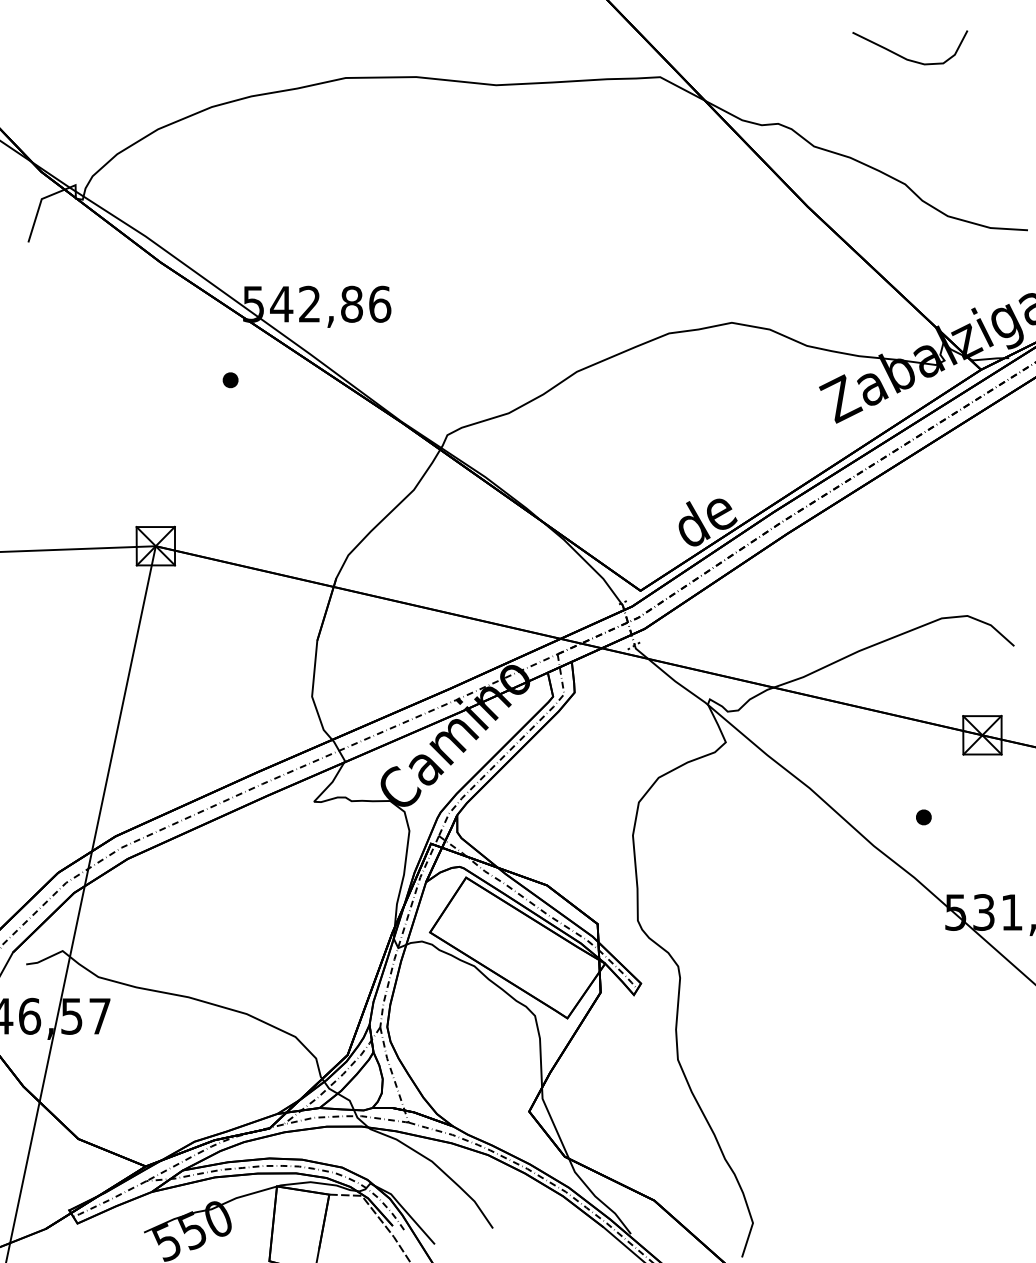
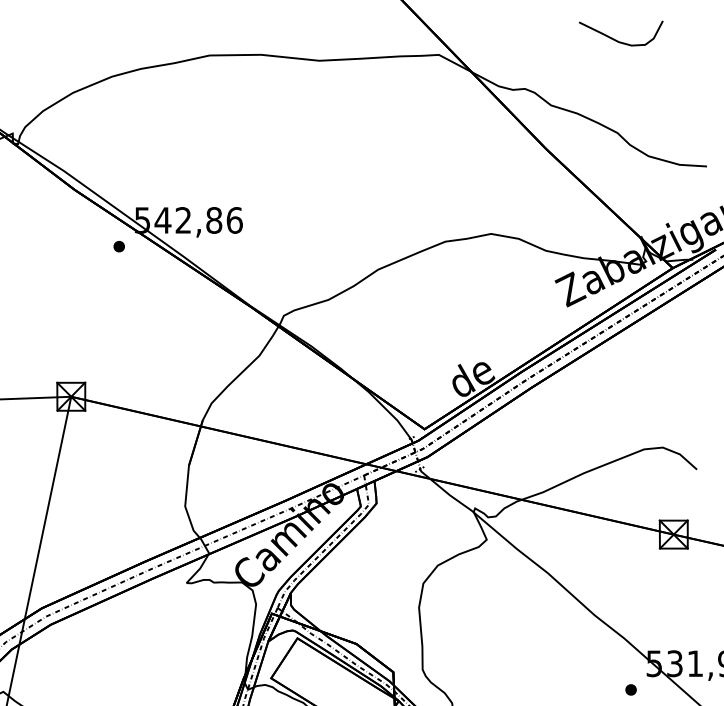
part: (230, 380) -> (119, 246), moved
part: (923, 817) -> (630, 689), moved

